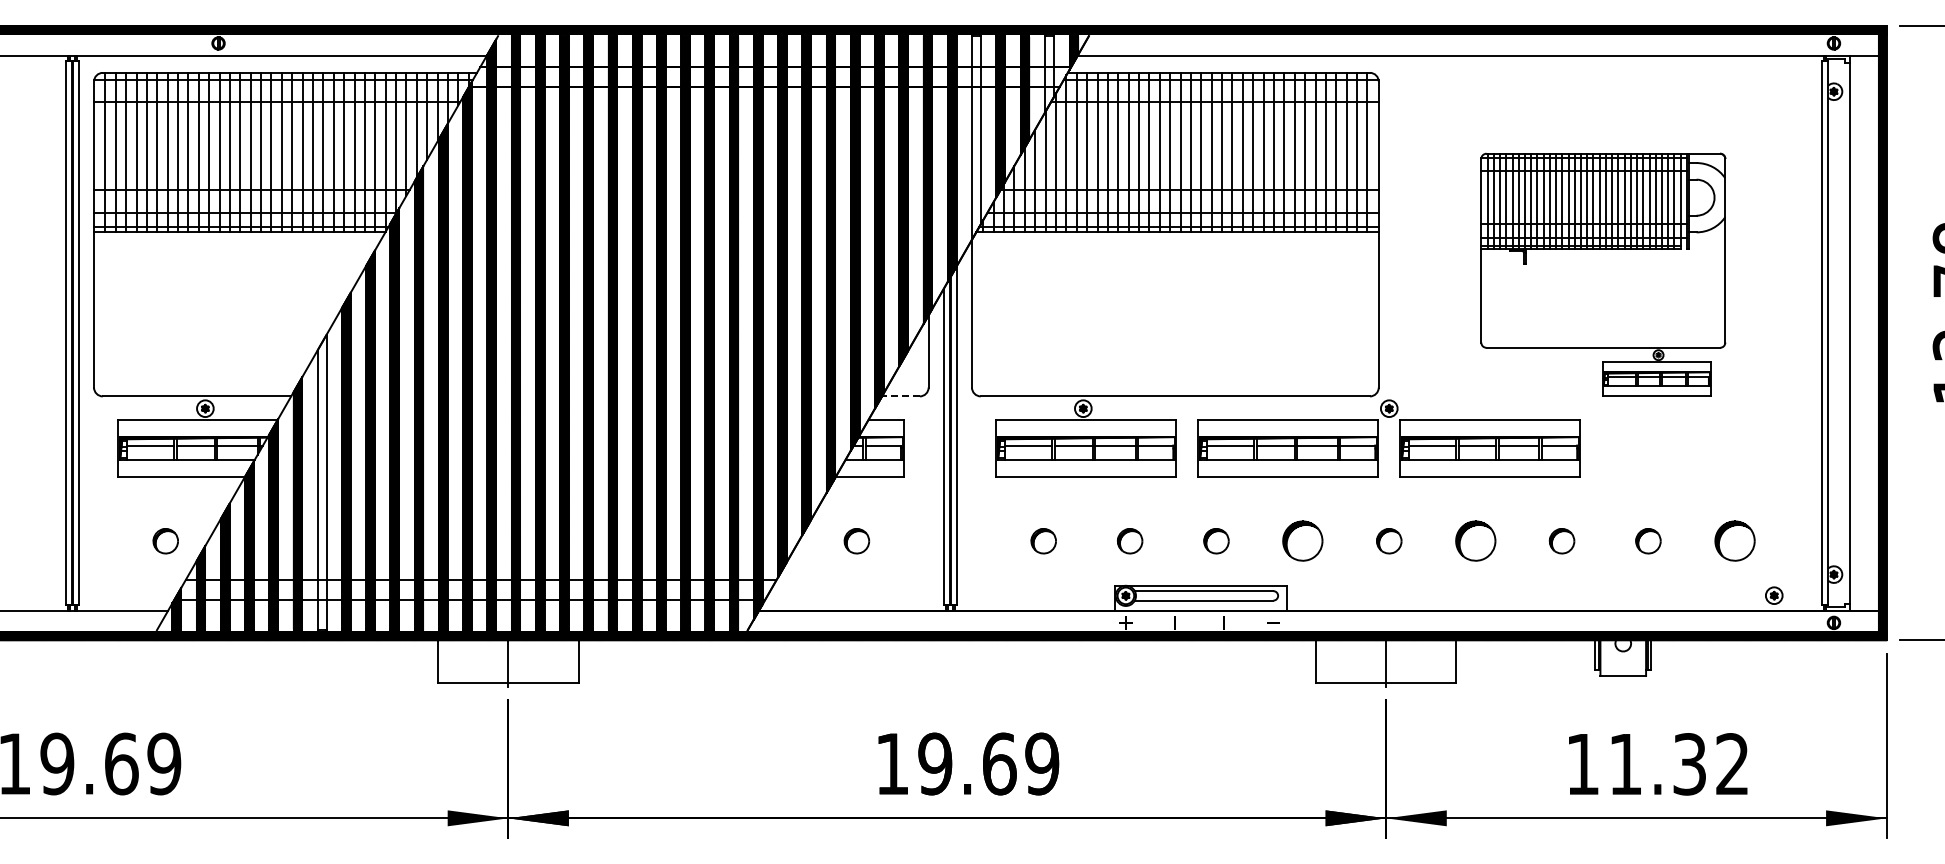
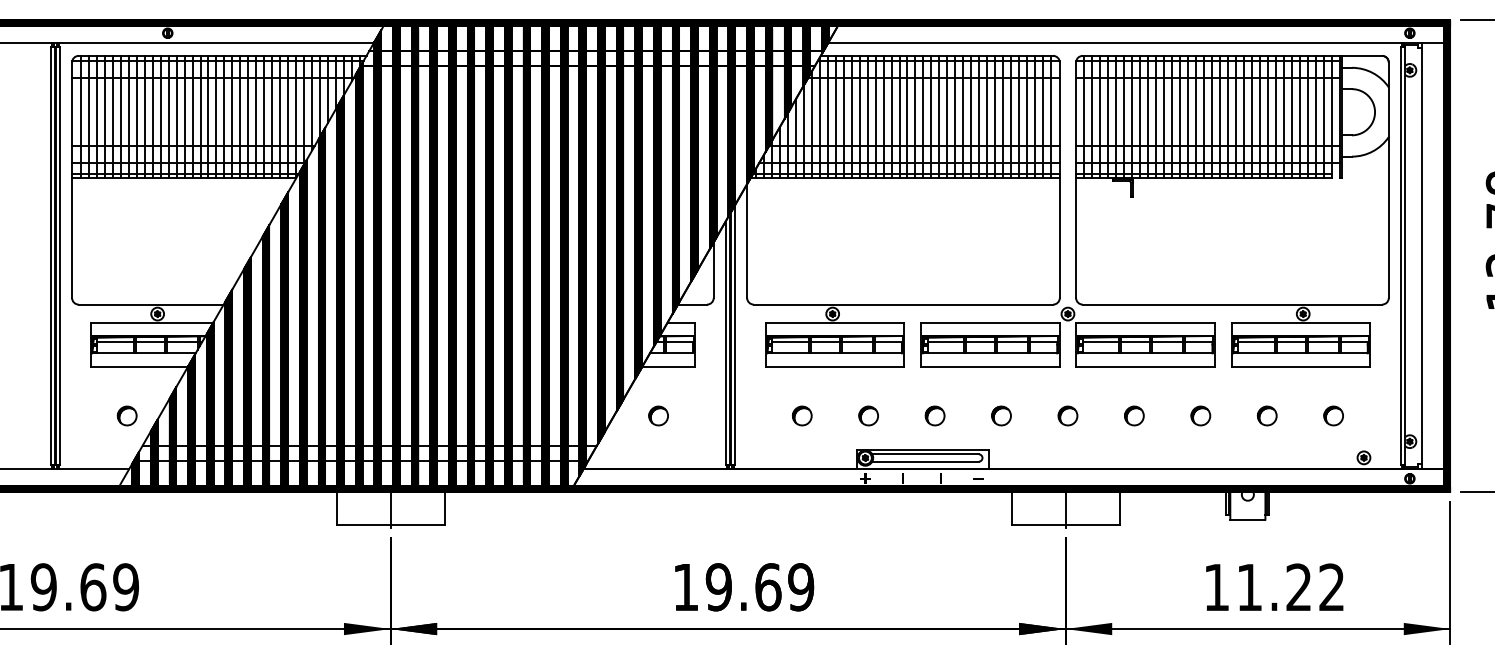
hatch: (1049, 74) -> (806, 57), added
hatch: (975, 137) -> (749, 105), added
part: (1603, 274) -> (1232, 210), size x1.67
line: (900, 396) -> (692, 304), dashed -> solid
hatch: (321, 482) -> (246, 370), added
part: (1302, 541) -> (1001, 416), size x0.62
part: (1475, 541) -> (1134, 416), size x0.62
part: (1734, 541) -> (1333, 416), size x0.62
text: (1689, 764) -> (1298, 587), 11.32 -> 11.22

